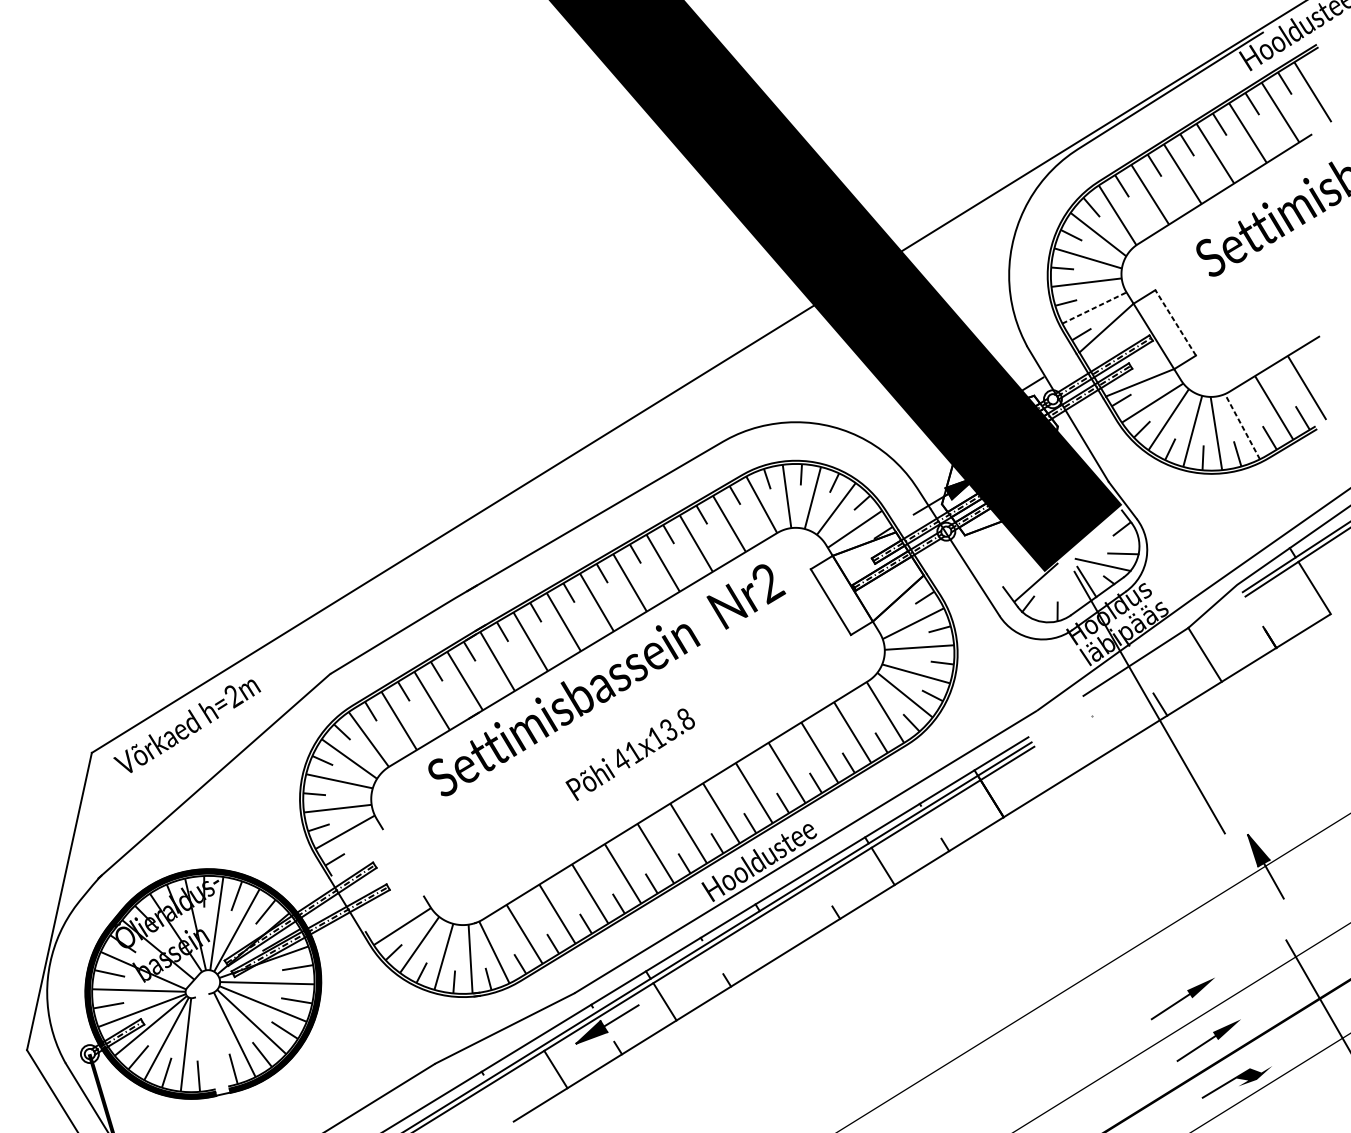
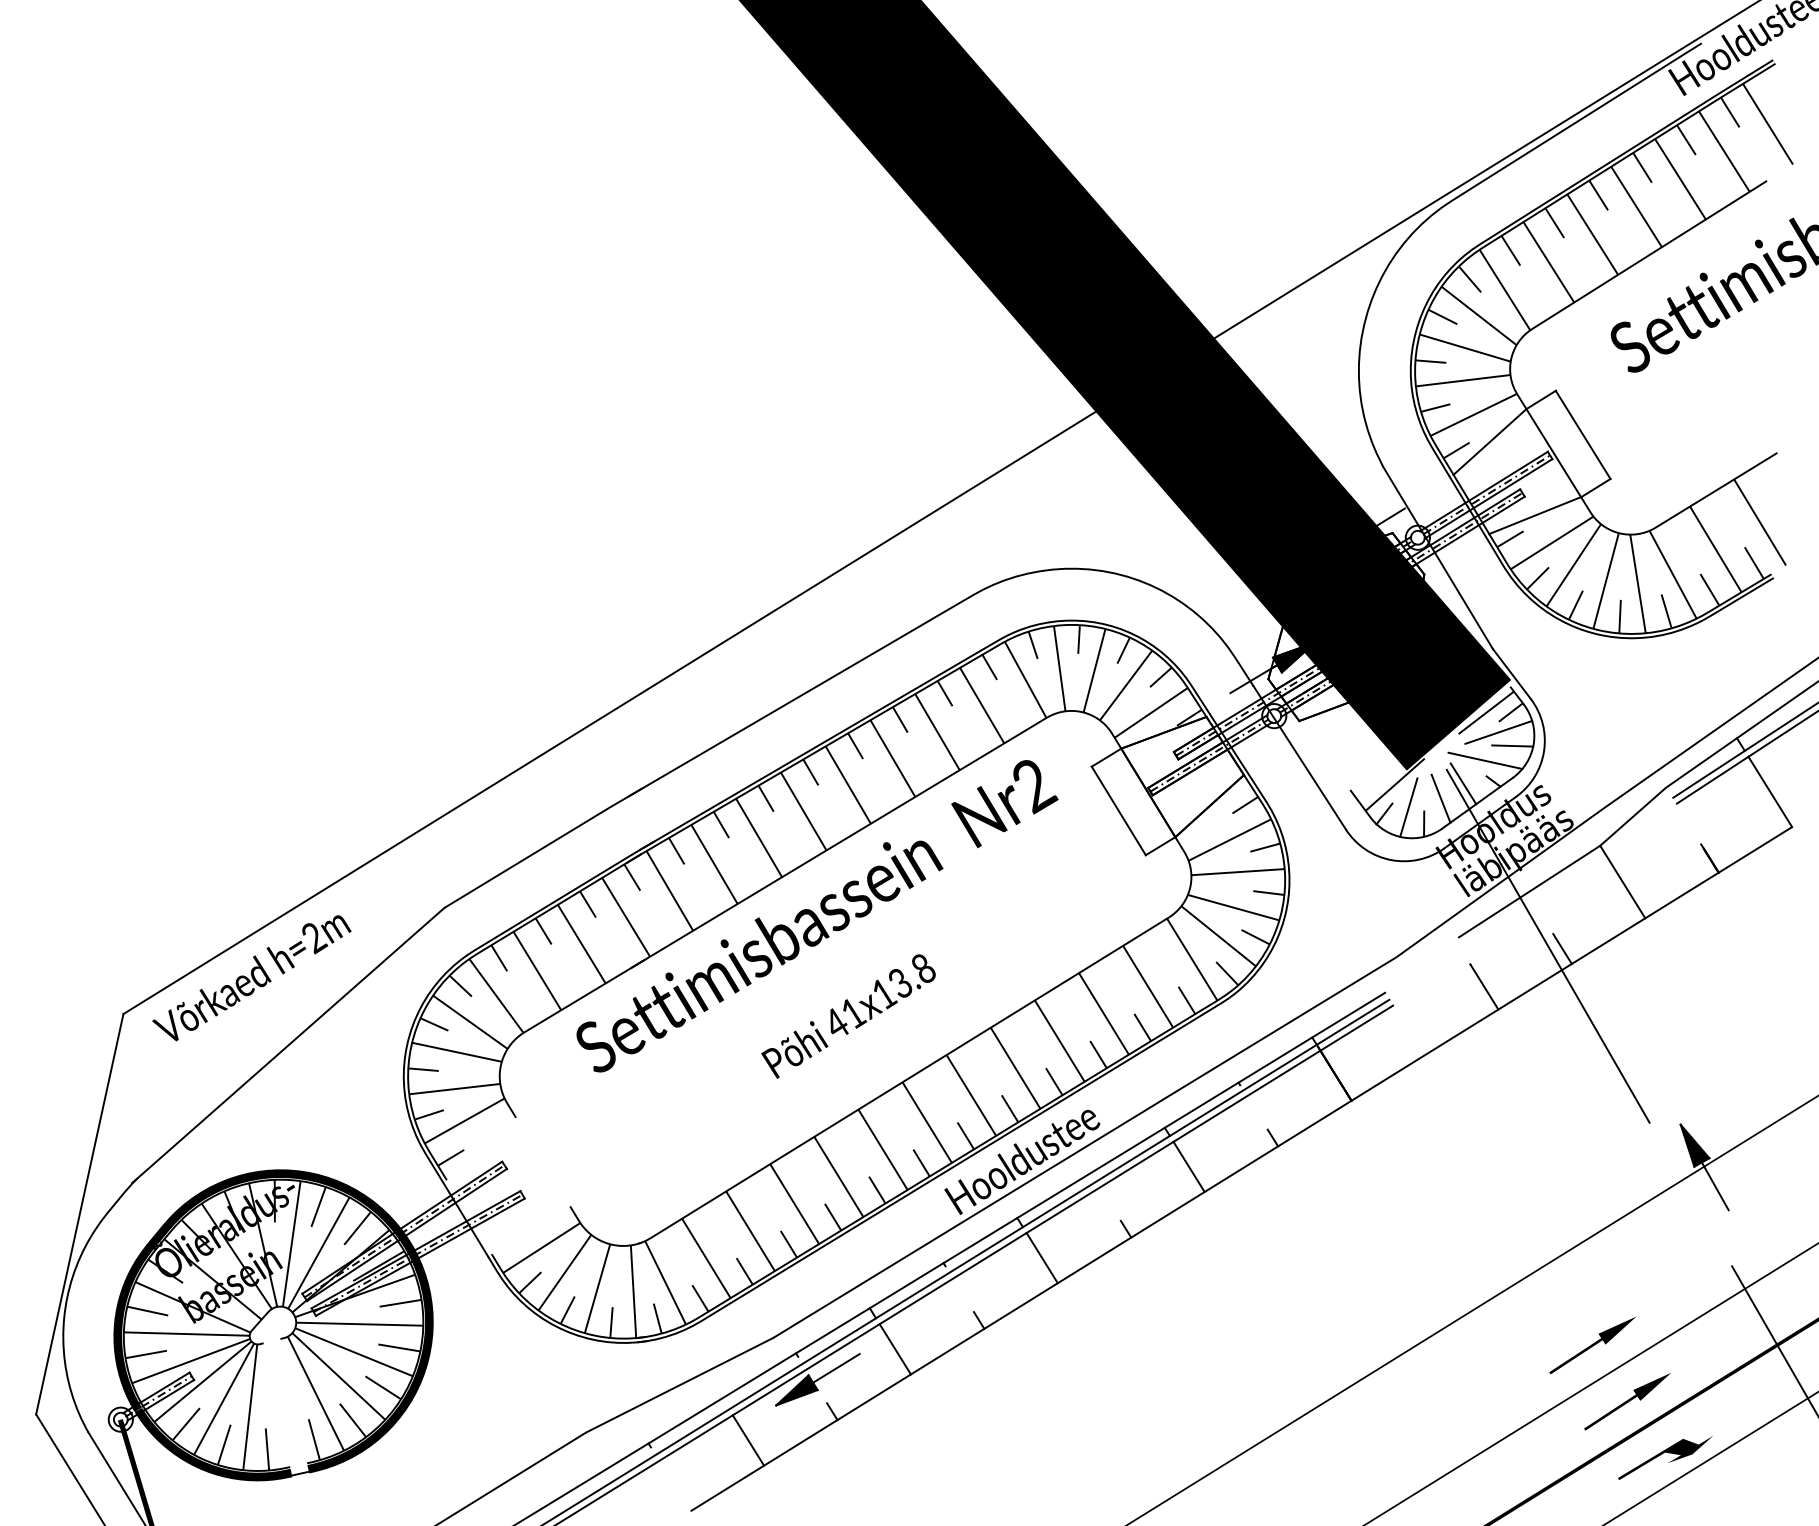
line: (1095, 307) -> (1474, 414), dashed -> solid
line: (1175, 322) -> (1583, 434), dashed -> solid
line: (1242, 426) -> (1673, 574), dashed -> solid
line: (1103, 529) -> (1486, 712), added
line: (1112, 543) -> (1498, 731), added
line: (1069, 592) -> (1440, 798), added
line: (1046, 599) -> (1408, 807), added
line: (1102, 732) -> (1484, 986), added
line: (773, 934) -> (1041, 1258), added

